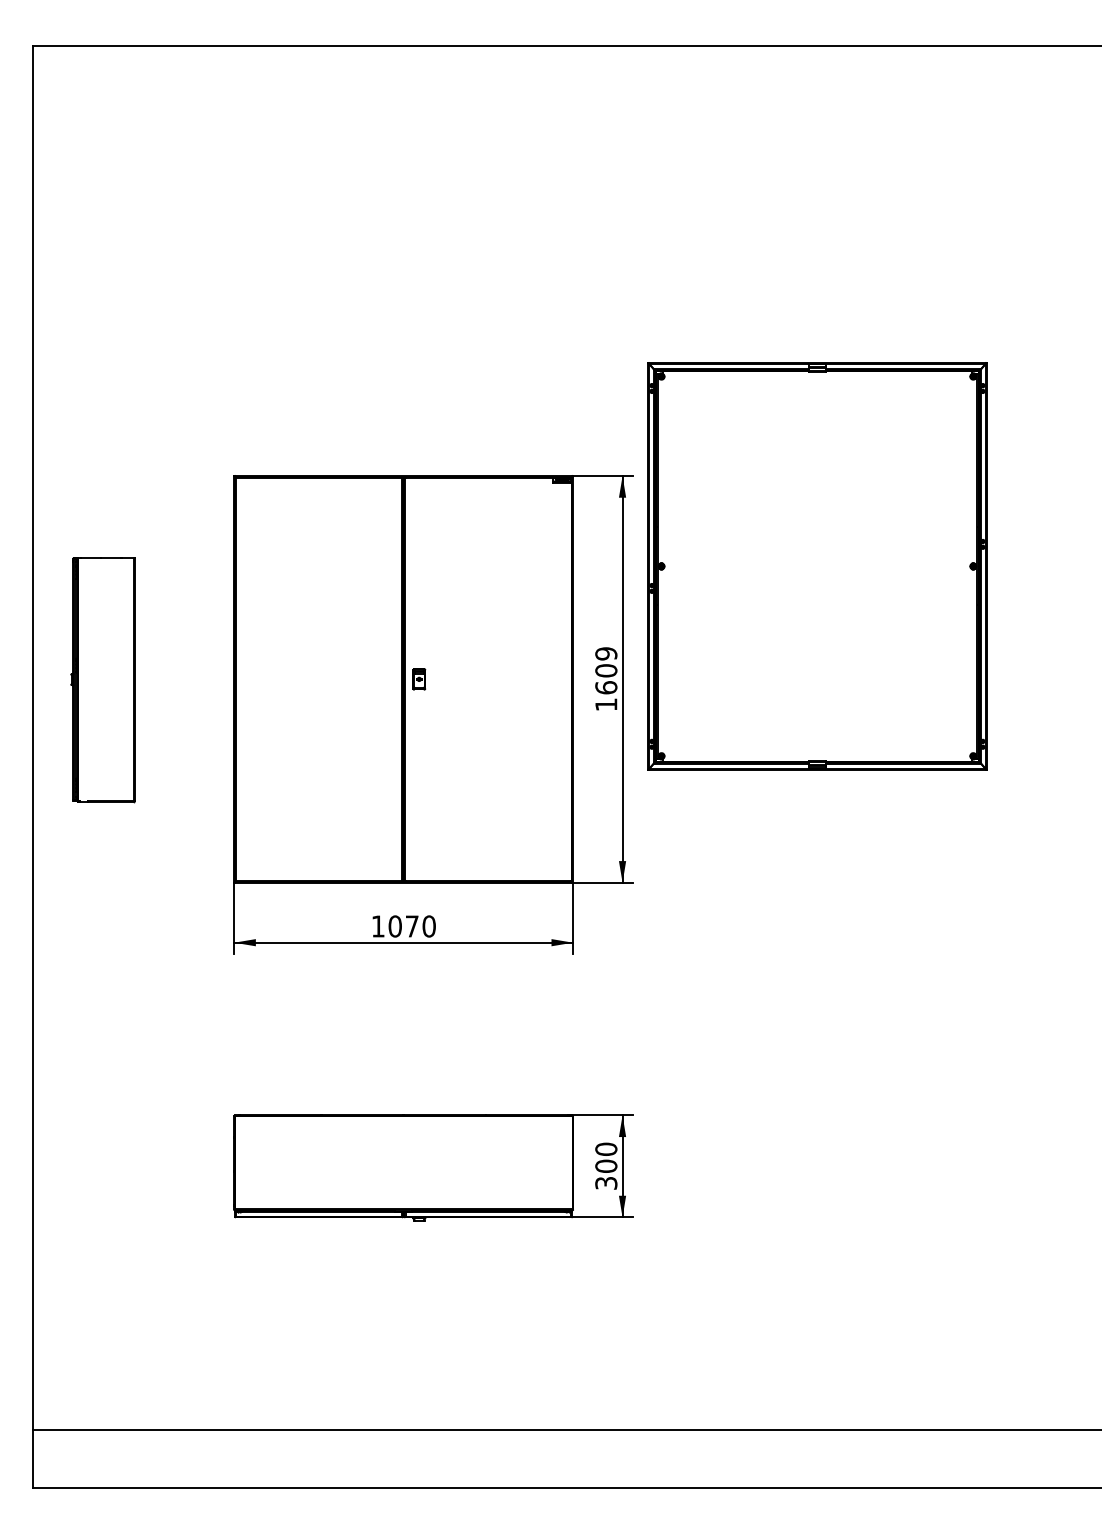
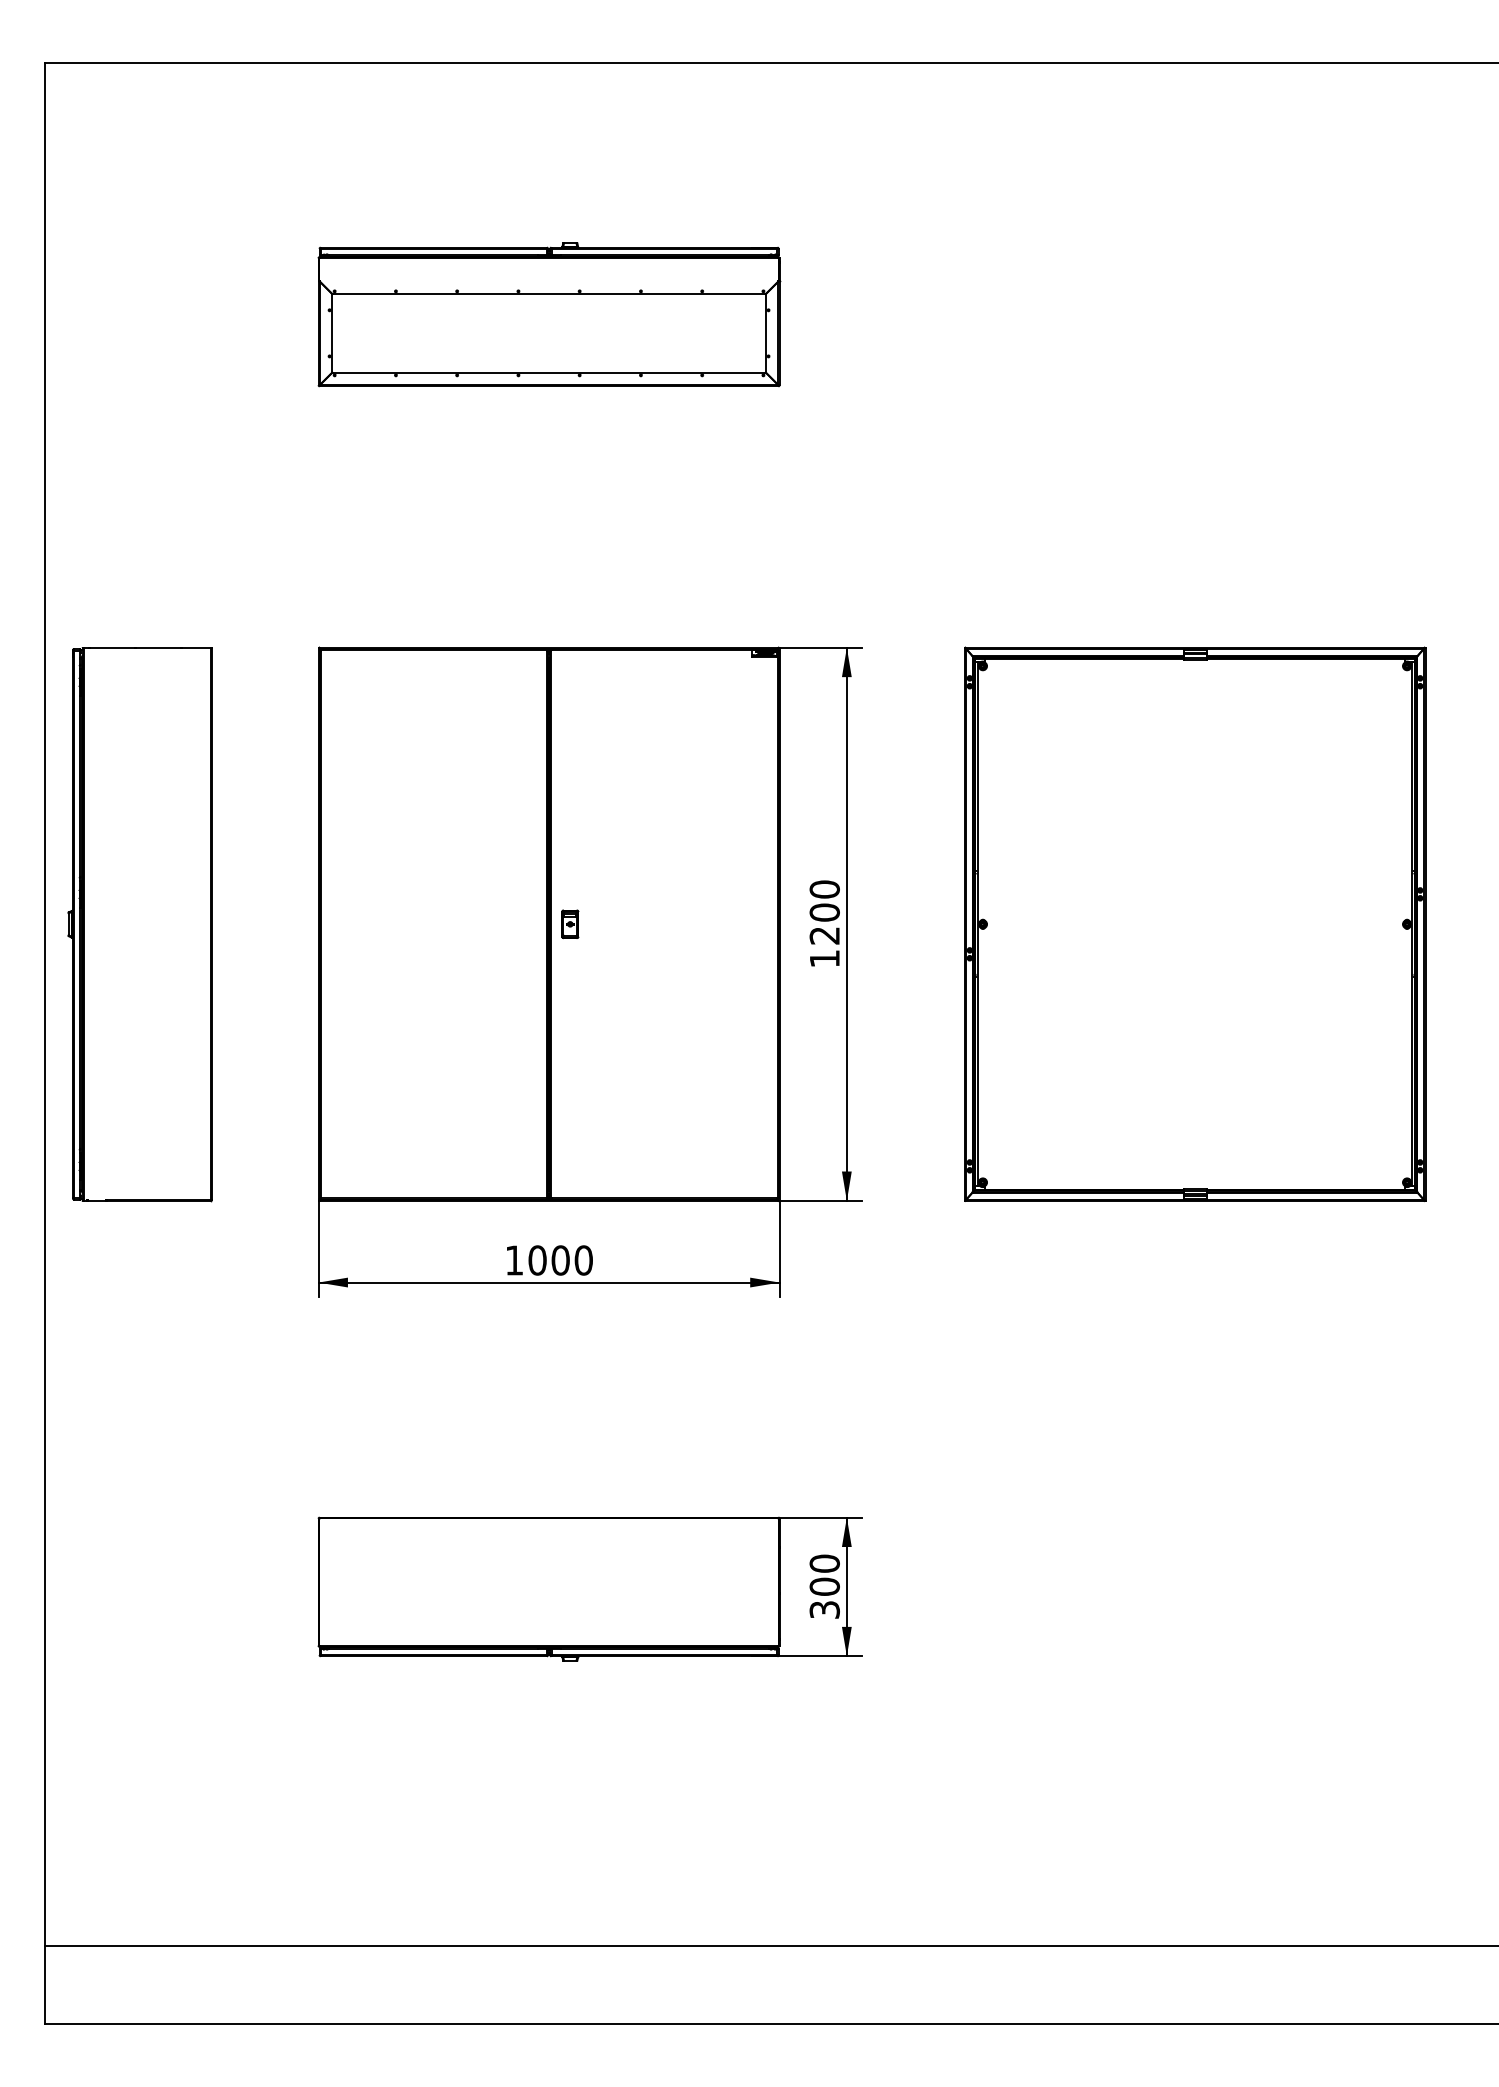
part: (403, 230) -> (548, 313), added
part: (817, 566) -> (1195, 924), moved
text: (606, 670) -> (825, 912), 1609 -> 1200
part: (102, 679) -> (139, 924), size x1.67
text: (411, 926) -> (559, 1260), 1070 -> 1000

